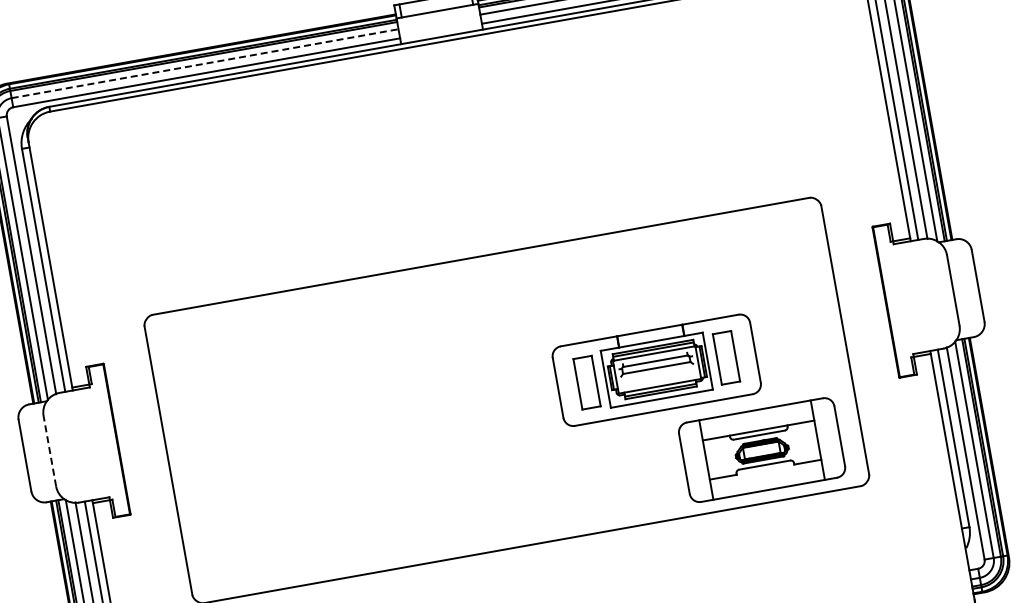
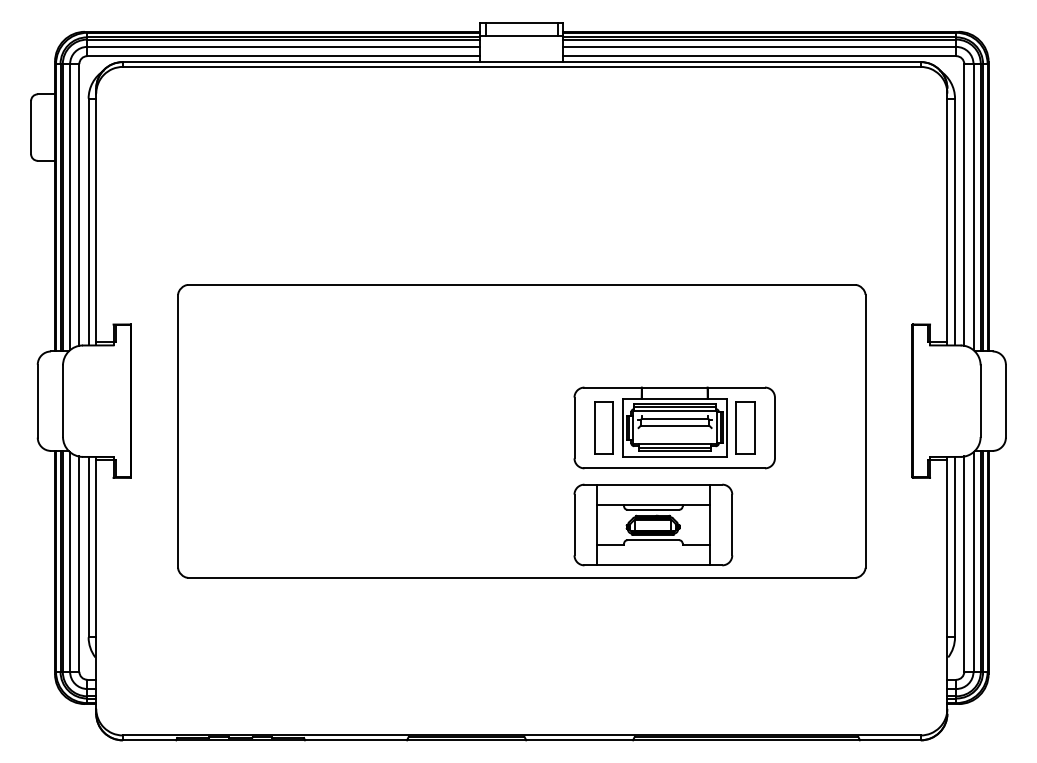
line: (205, 63) -> (284, 46), dashed -> solid
part: (762, 449) -> (653, 524), moved
line: (50, 451) -> (63, 401), dashed -> solid

